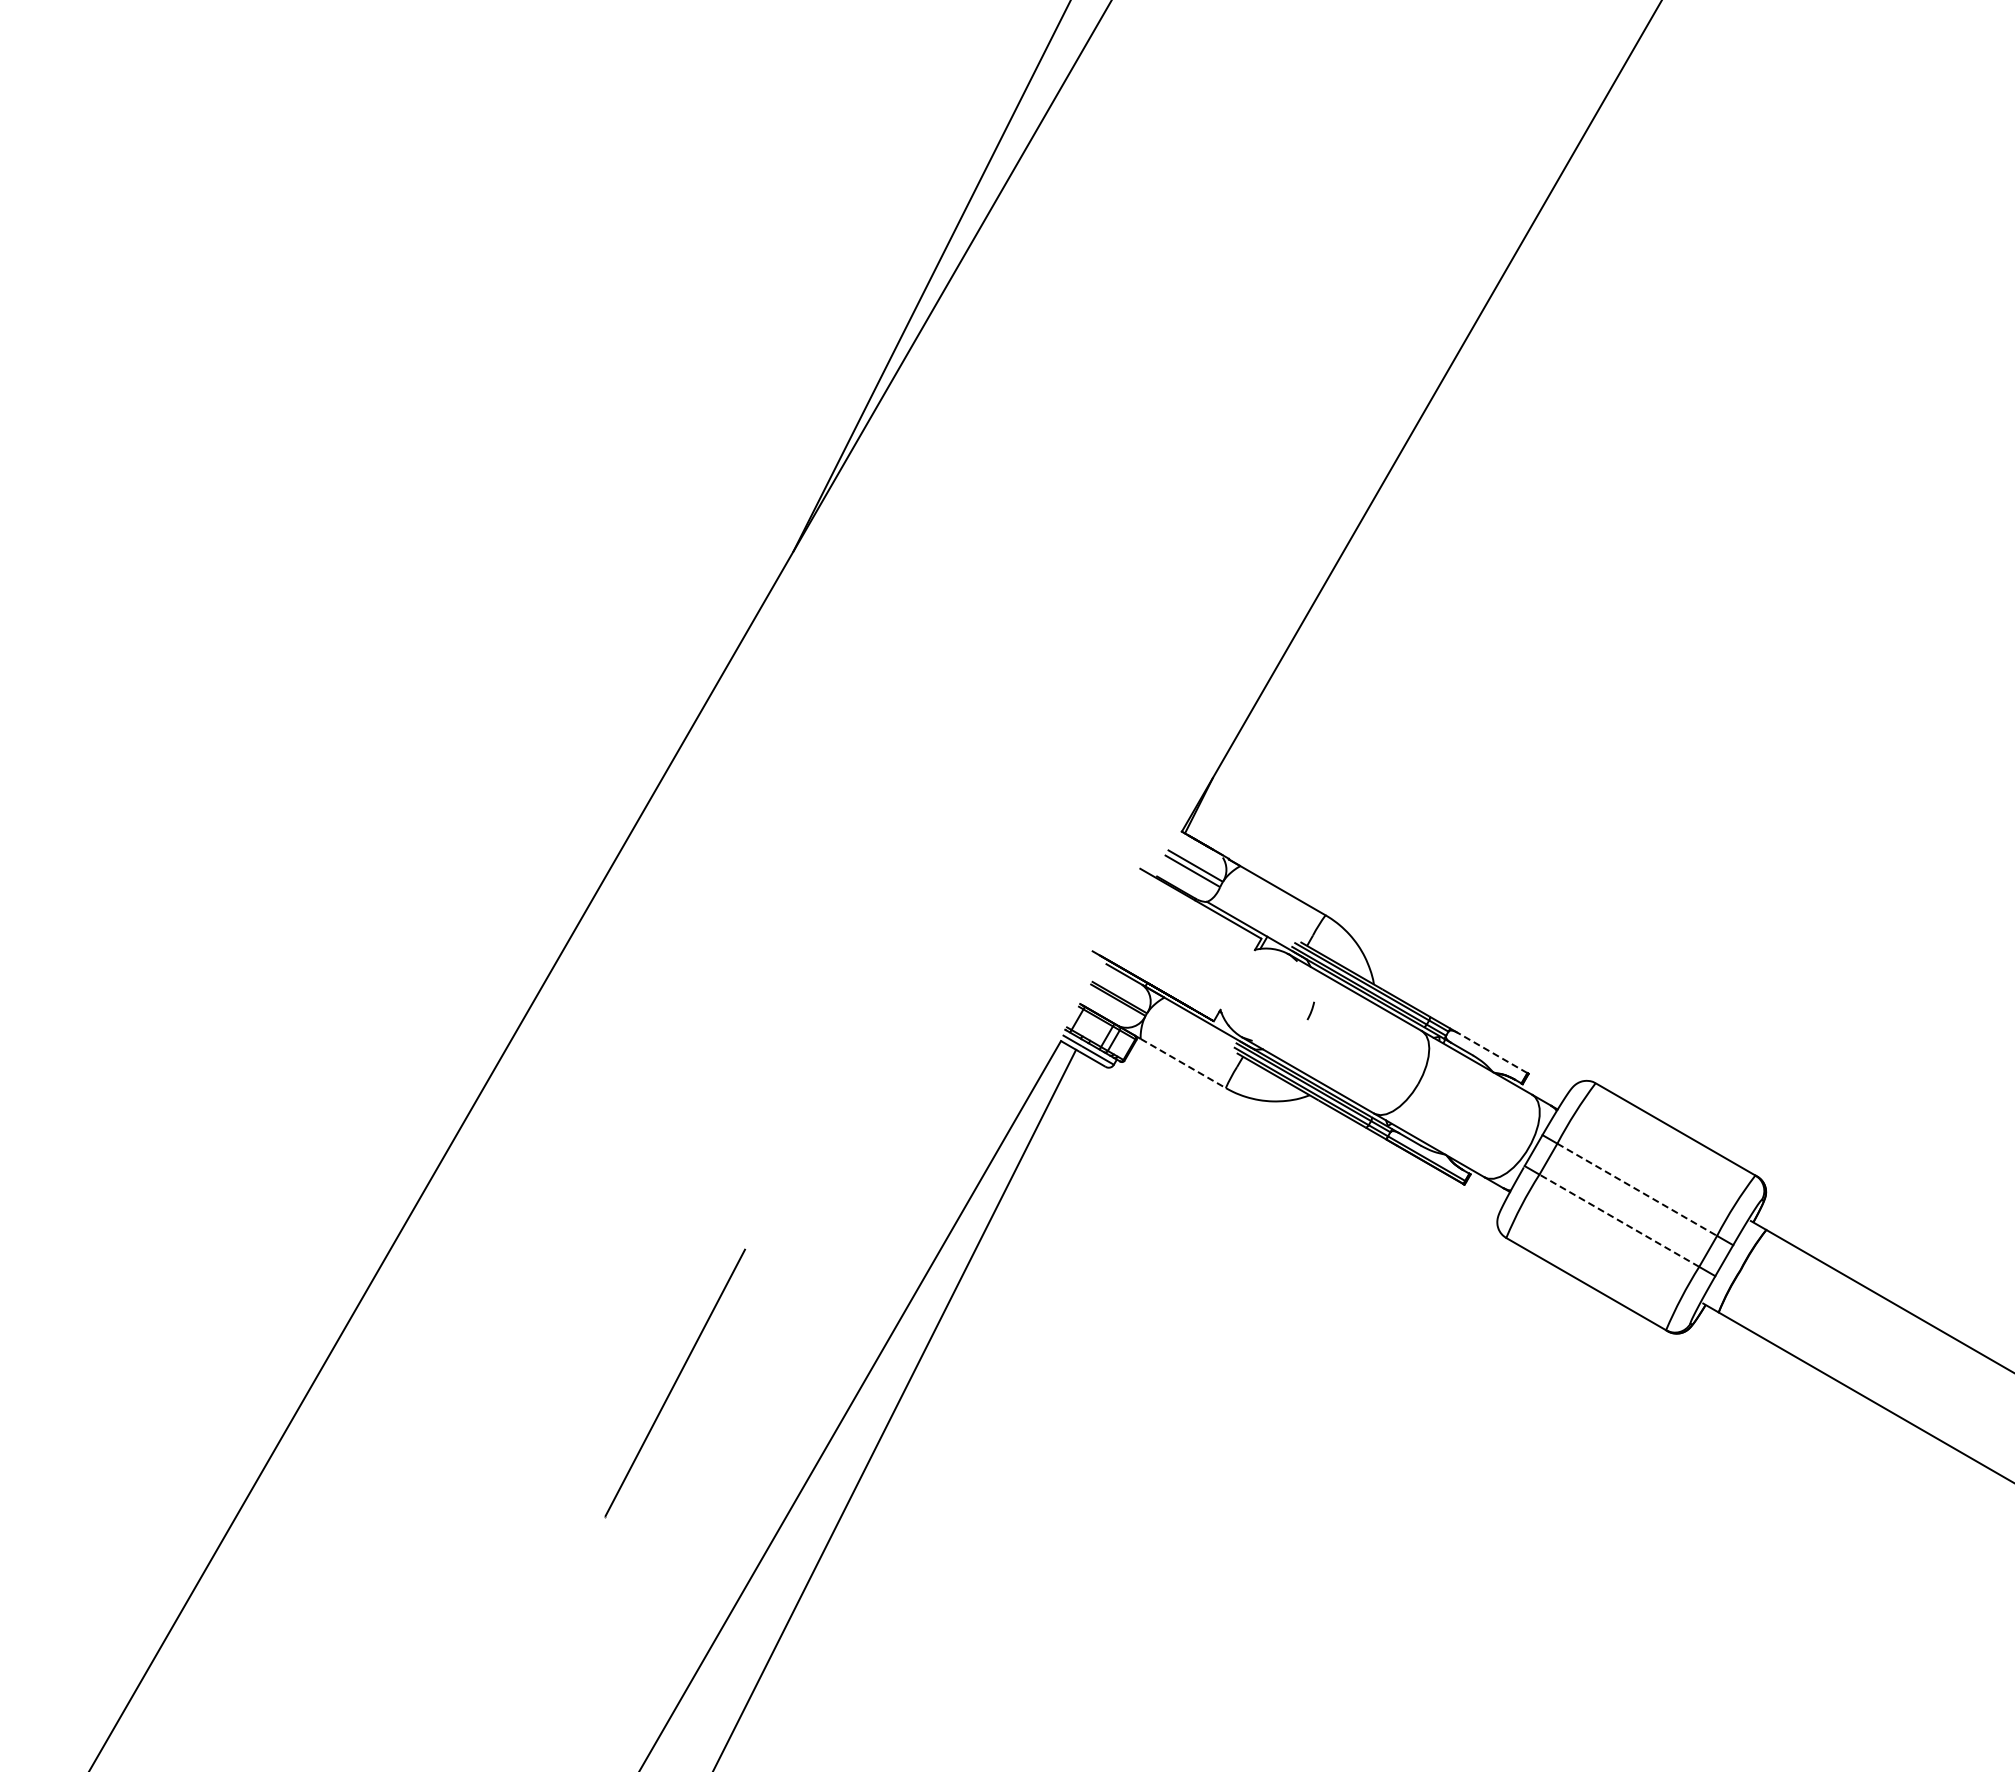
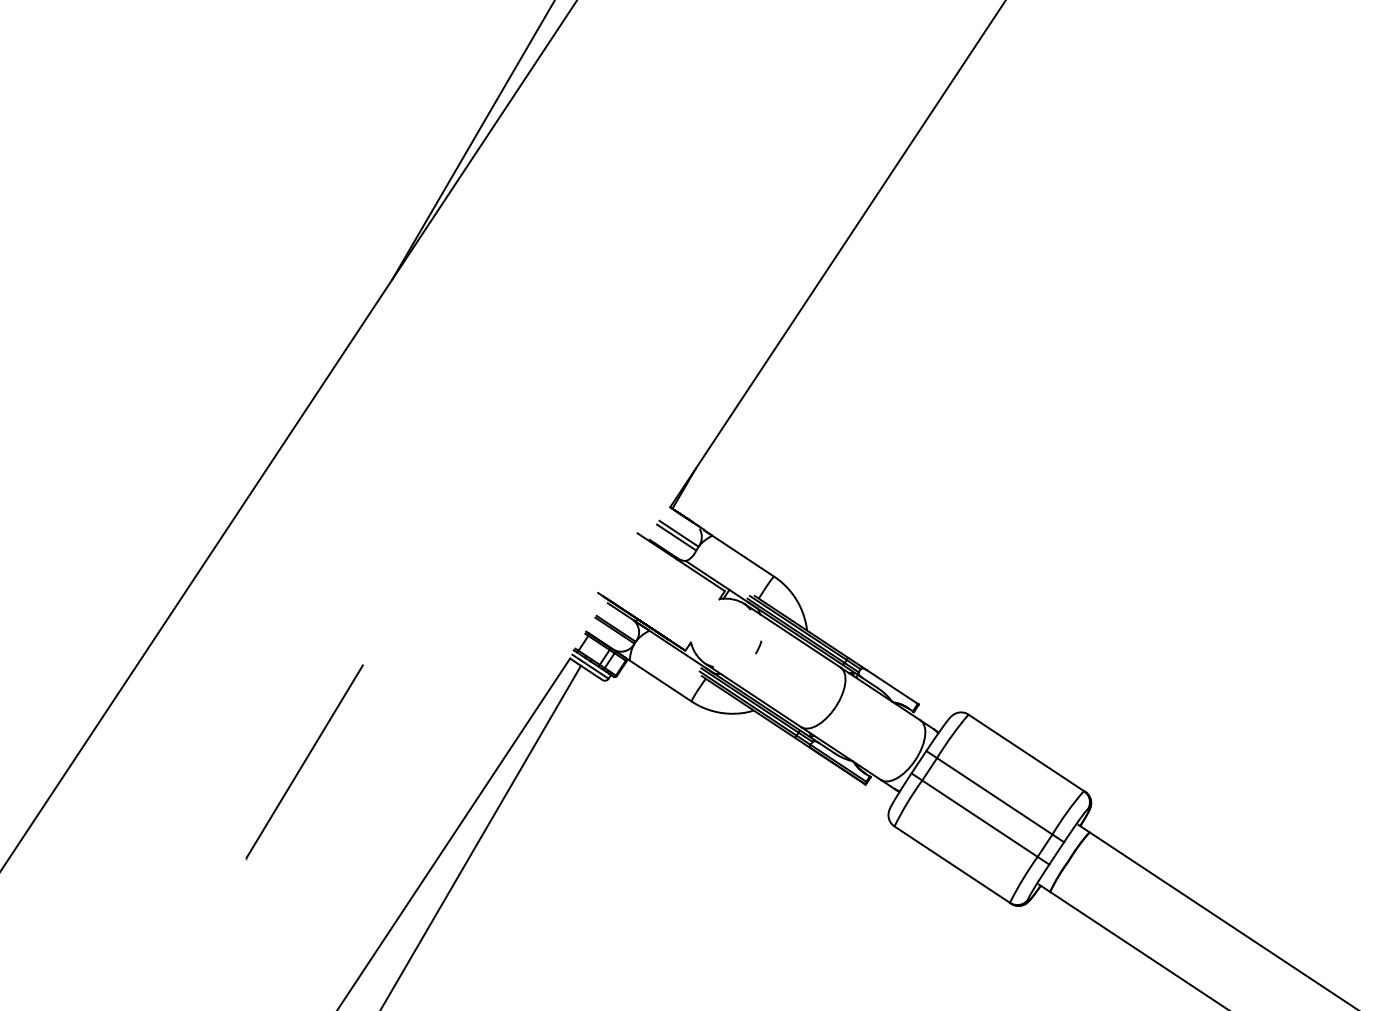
line: (1492, 1052) -> (892, 686), dashed -> solid
line: (1183, 1063) -> (660, 680), dashed -> solid
line: (1637, 1190) -> (994, 796), dashed -> solid
line: (1618, 1220) -> (979, 818), dashed -> solid
line: (675, 1383) -> (304, 762), moved

